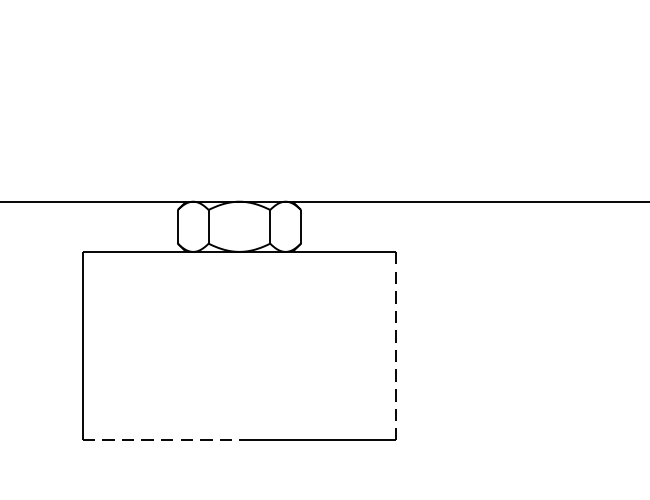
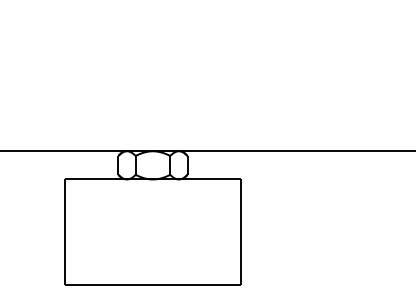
line: (395, 346) -> (240, 232), dashed -> solid
line: (162, 440) -> (109, 285), dashed -> solid

